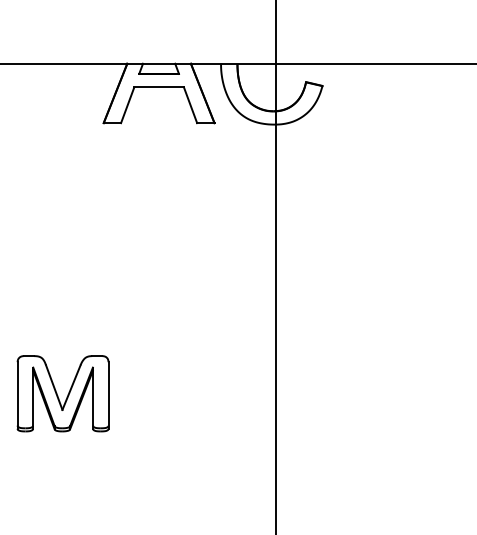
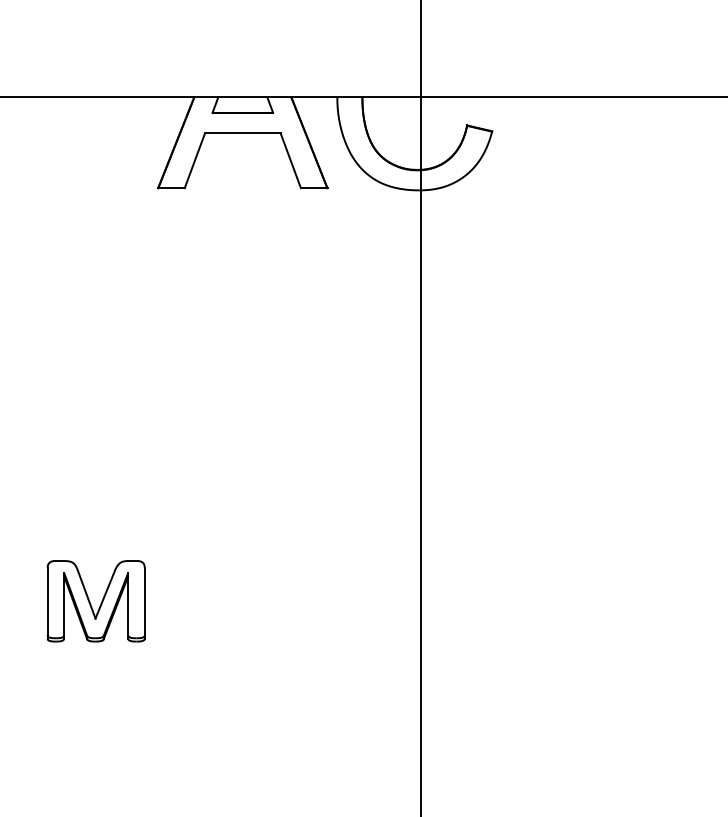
part: (62, 393) -> (95, 600), size x0.7

